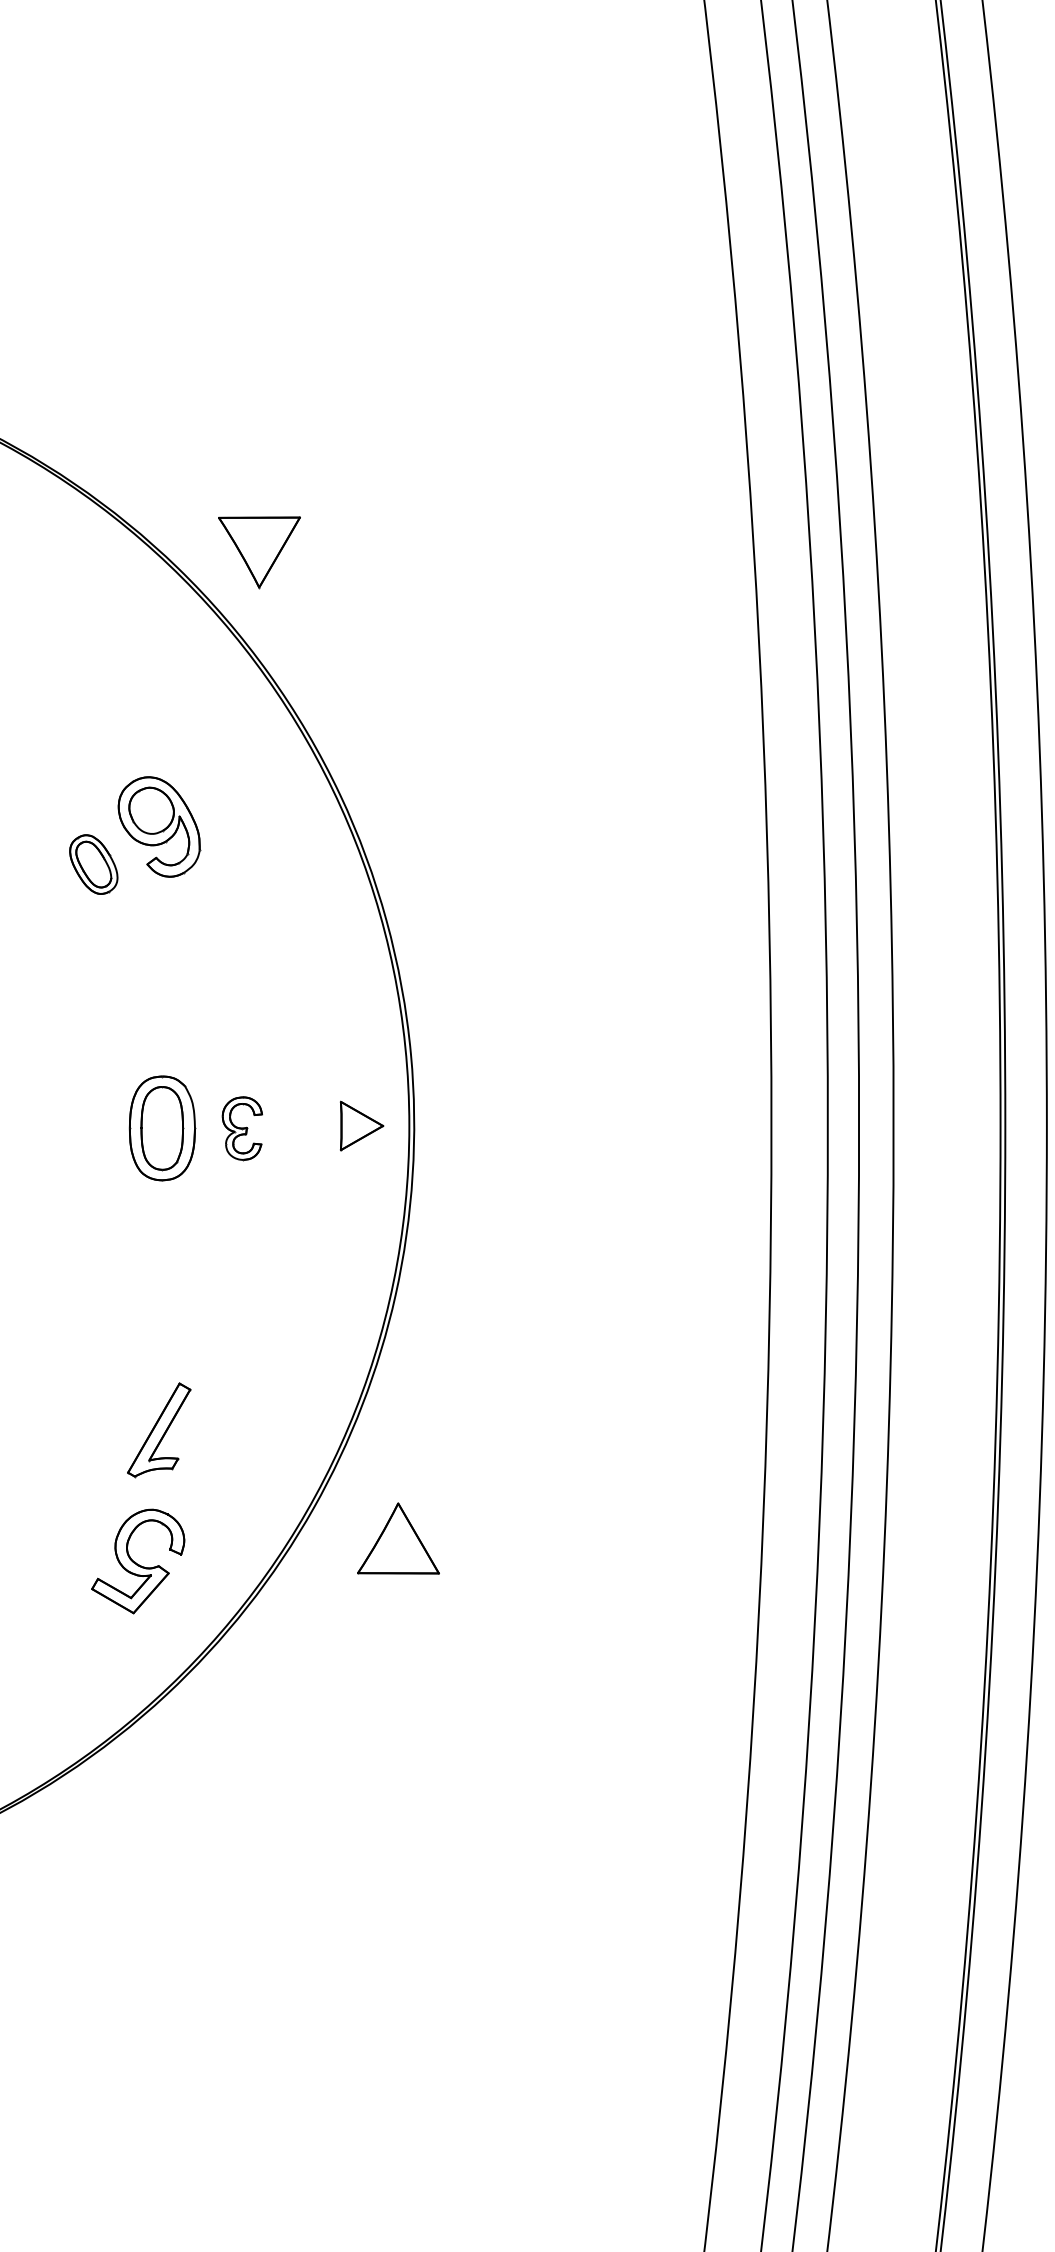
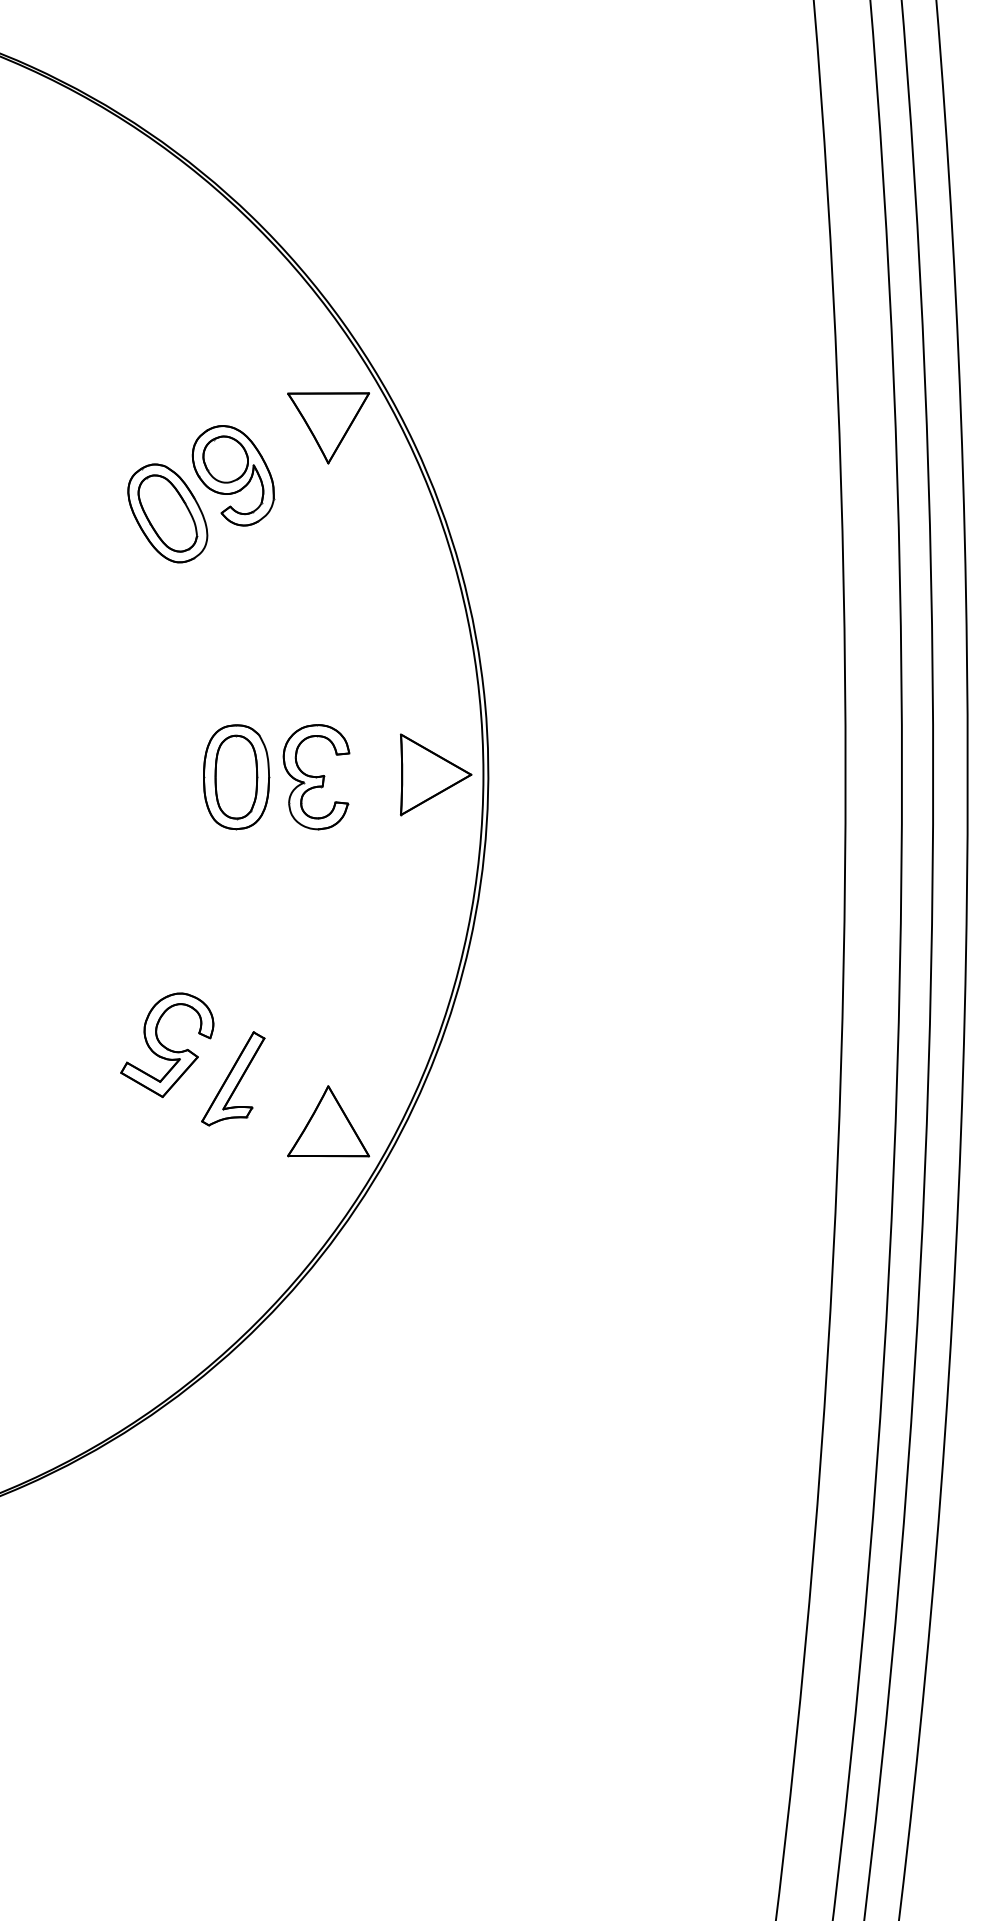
part: (259, 552) -> (328, 428), moved
part: (93, 864) -> (167, 513), size x1.67
part: (361, 1125) -> (435, 774), size x1.67
part: (242, 1128) -> (316, 777), size x1.67
part: (398, 1538) -> (328, 1121), moved
part: (138, 1561) -> (167, 1045), moved

